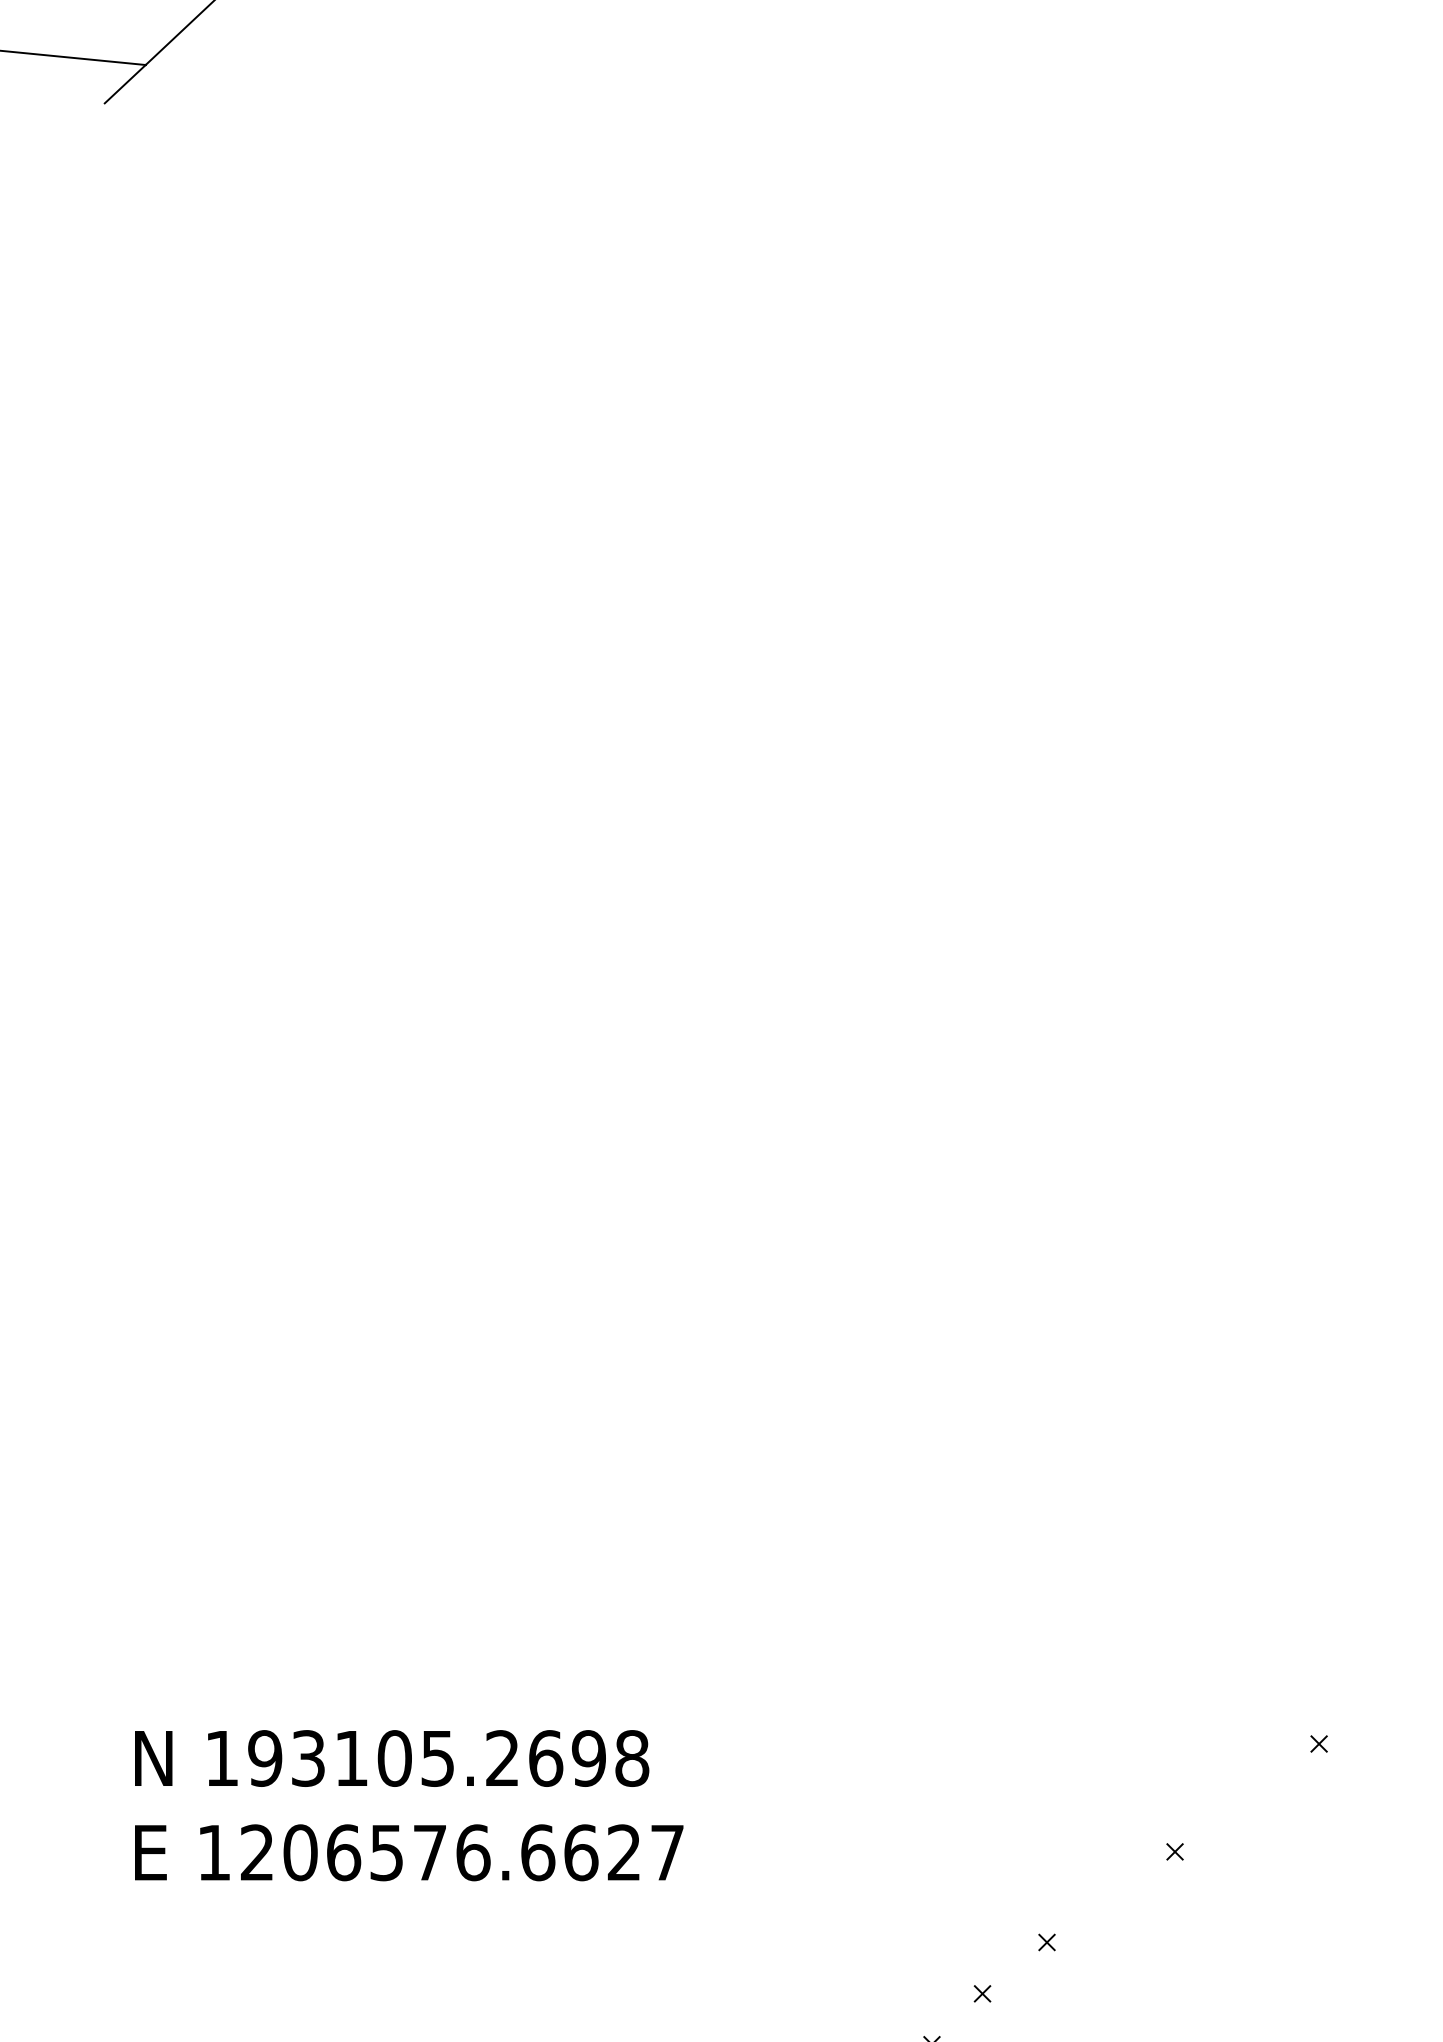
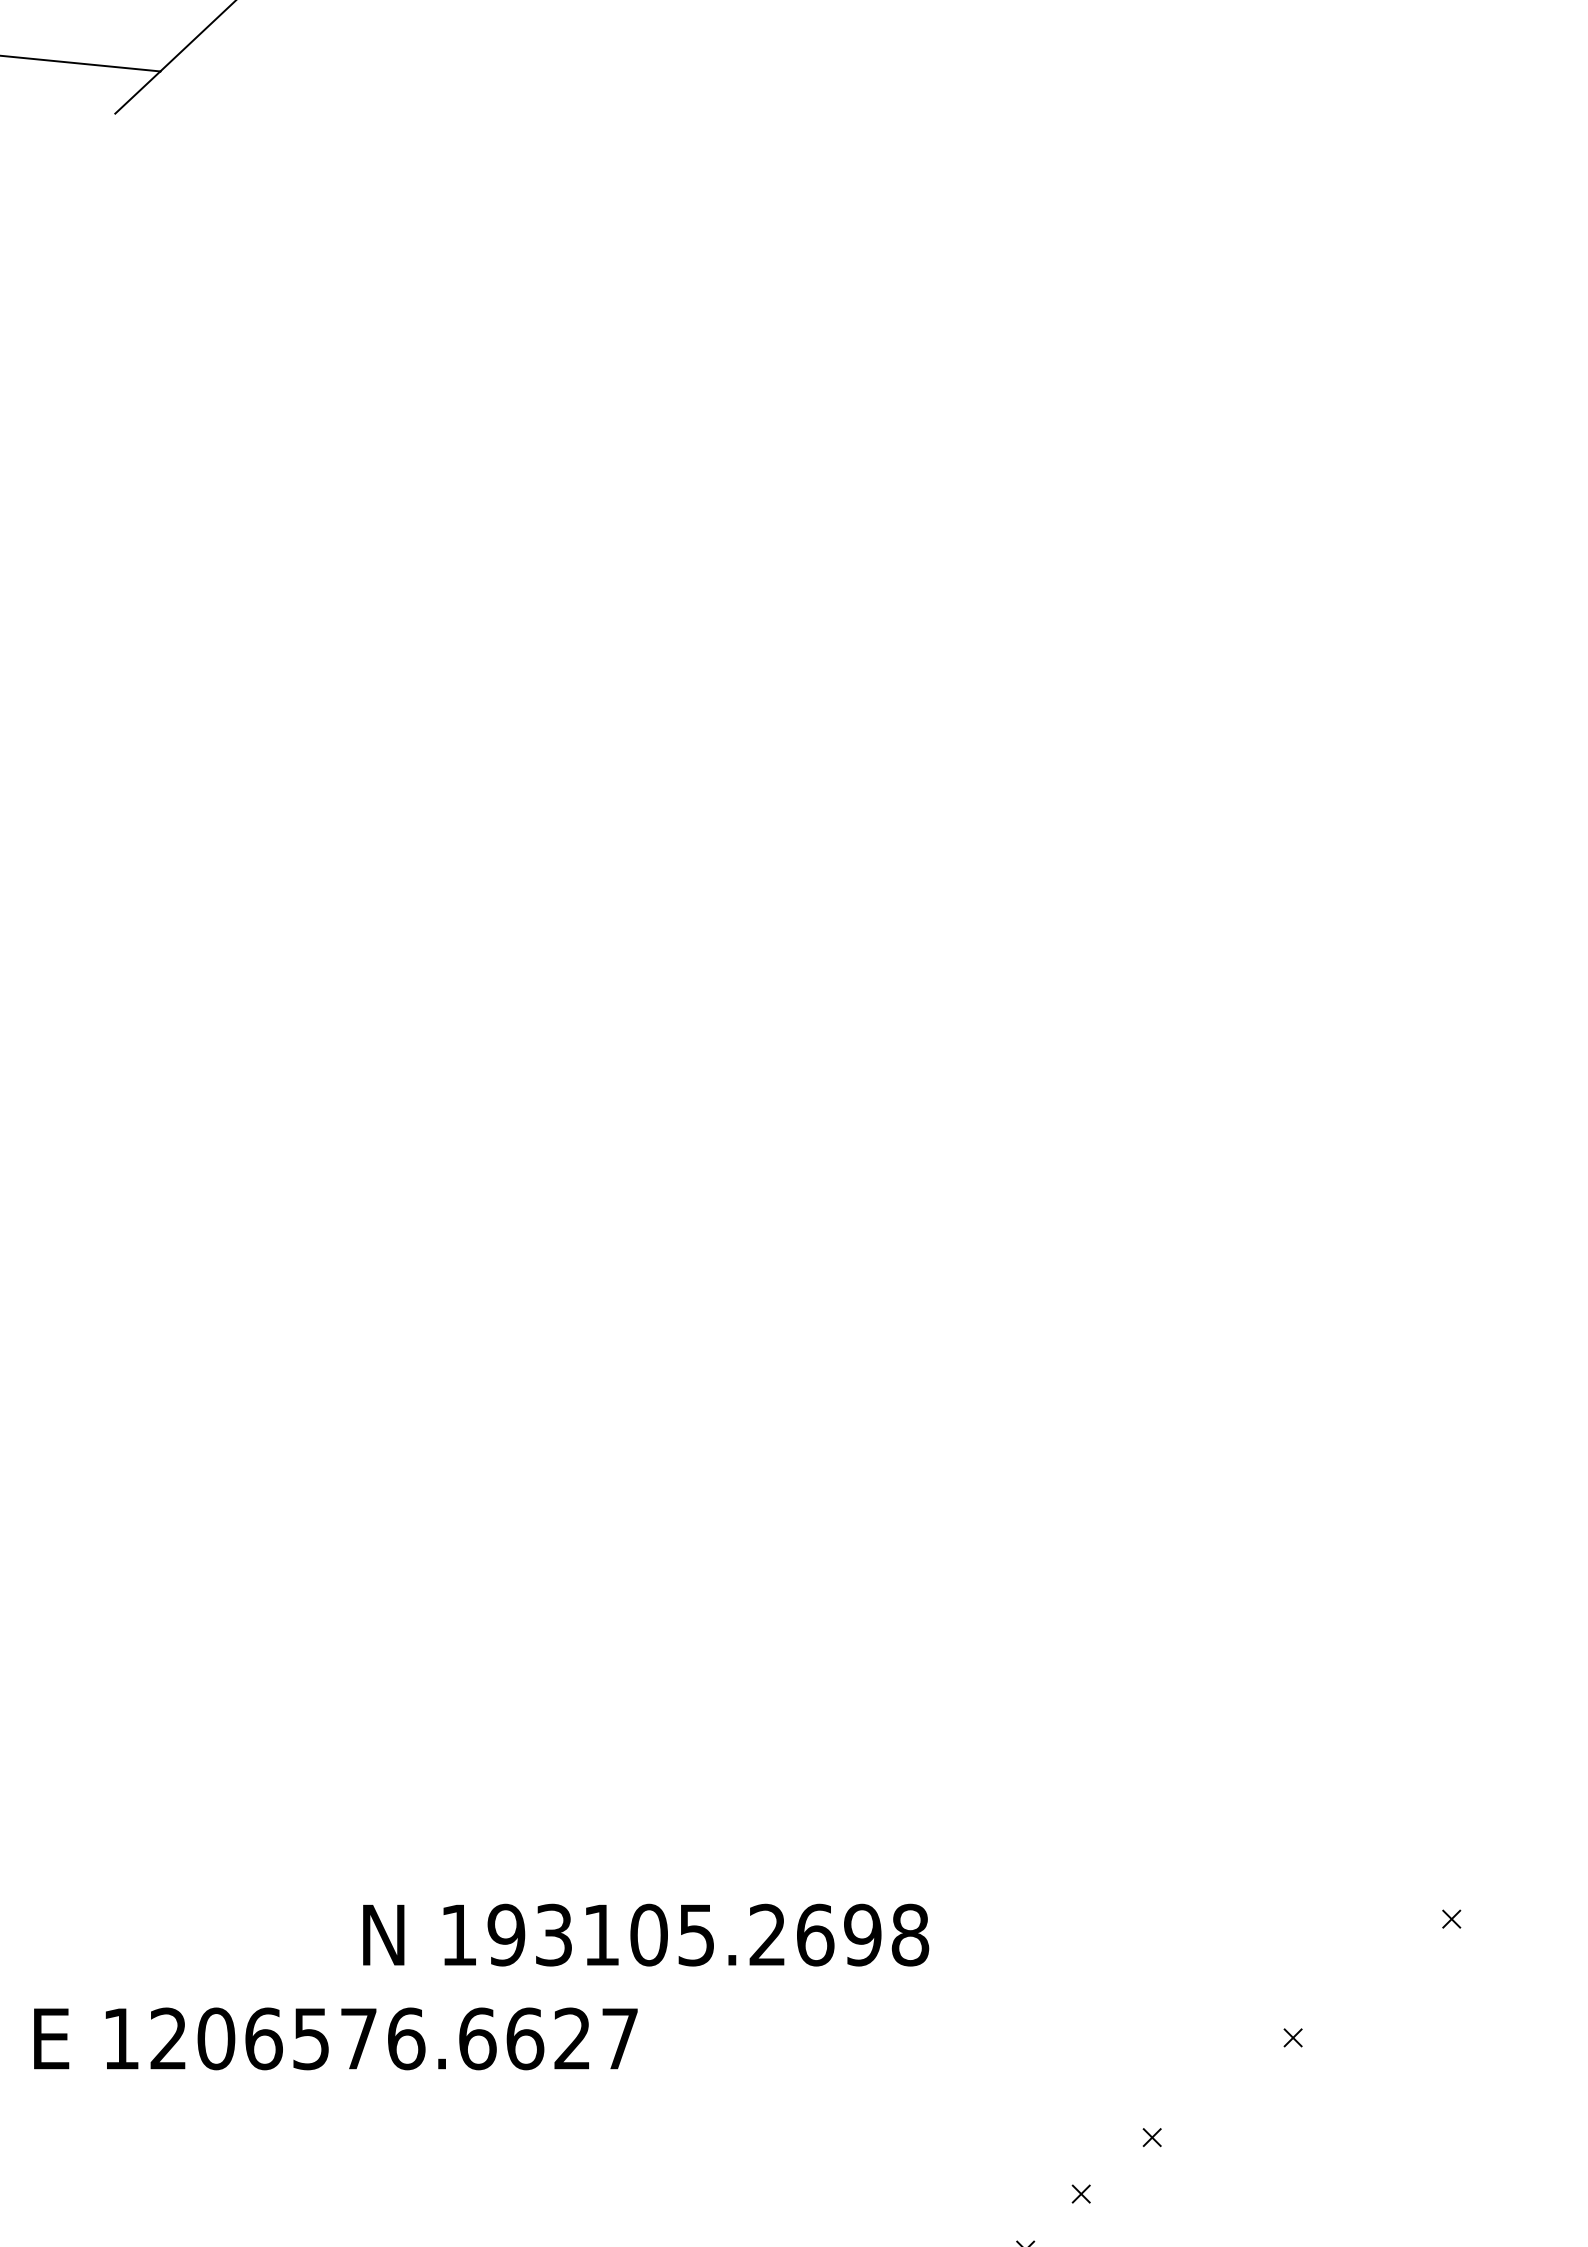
text: (392, 1758) -> (646, 1935), moved
text: (409, 1852) -> (336, 2038), moved

